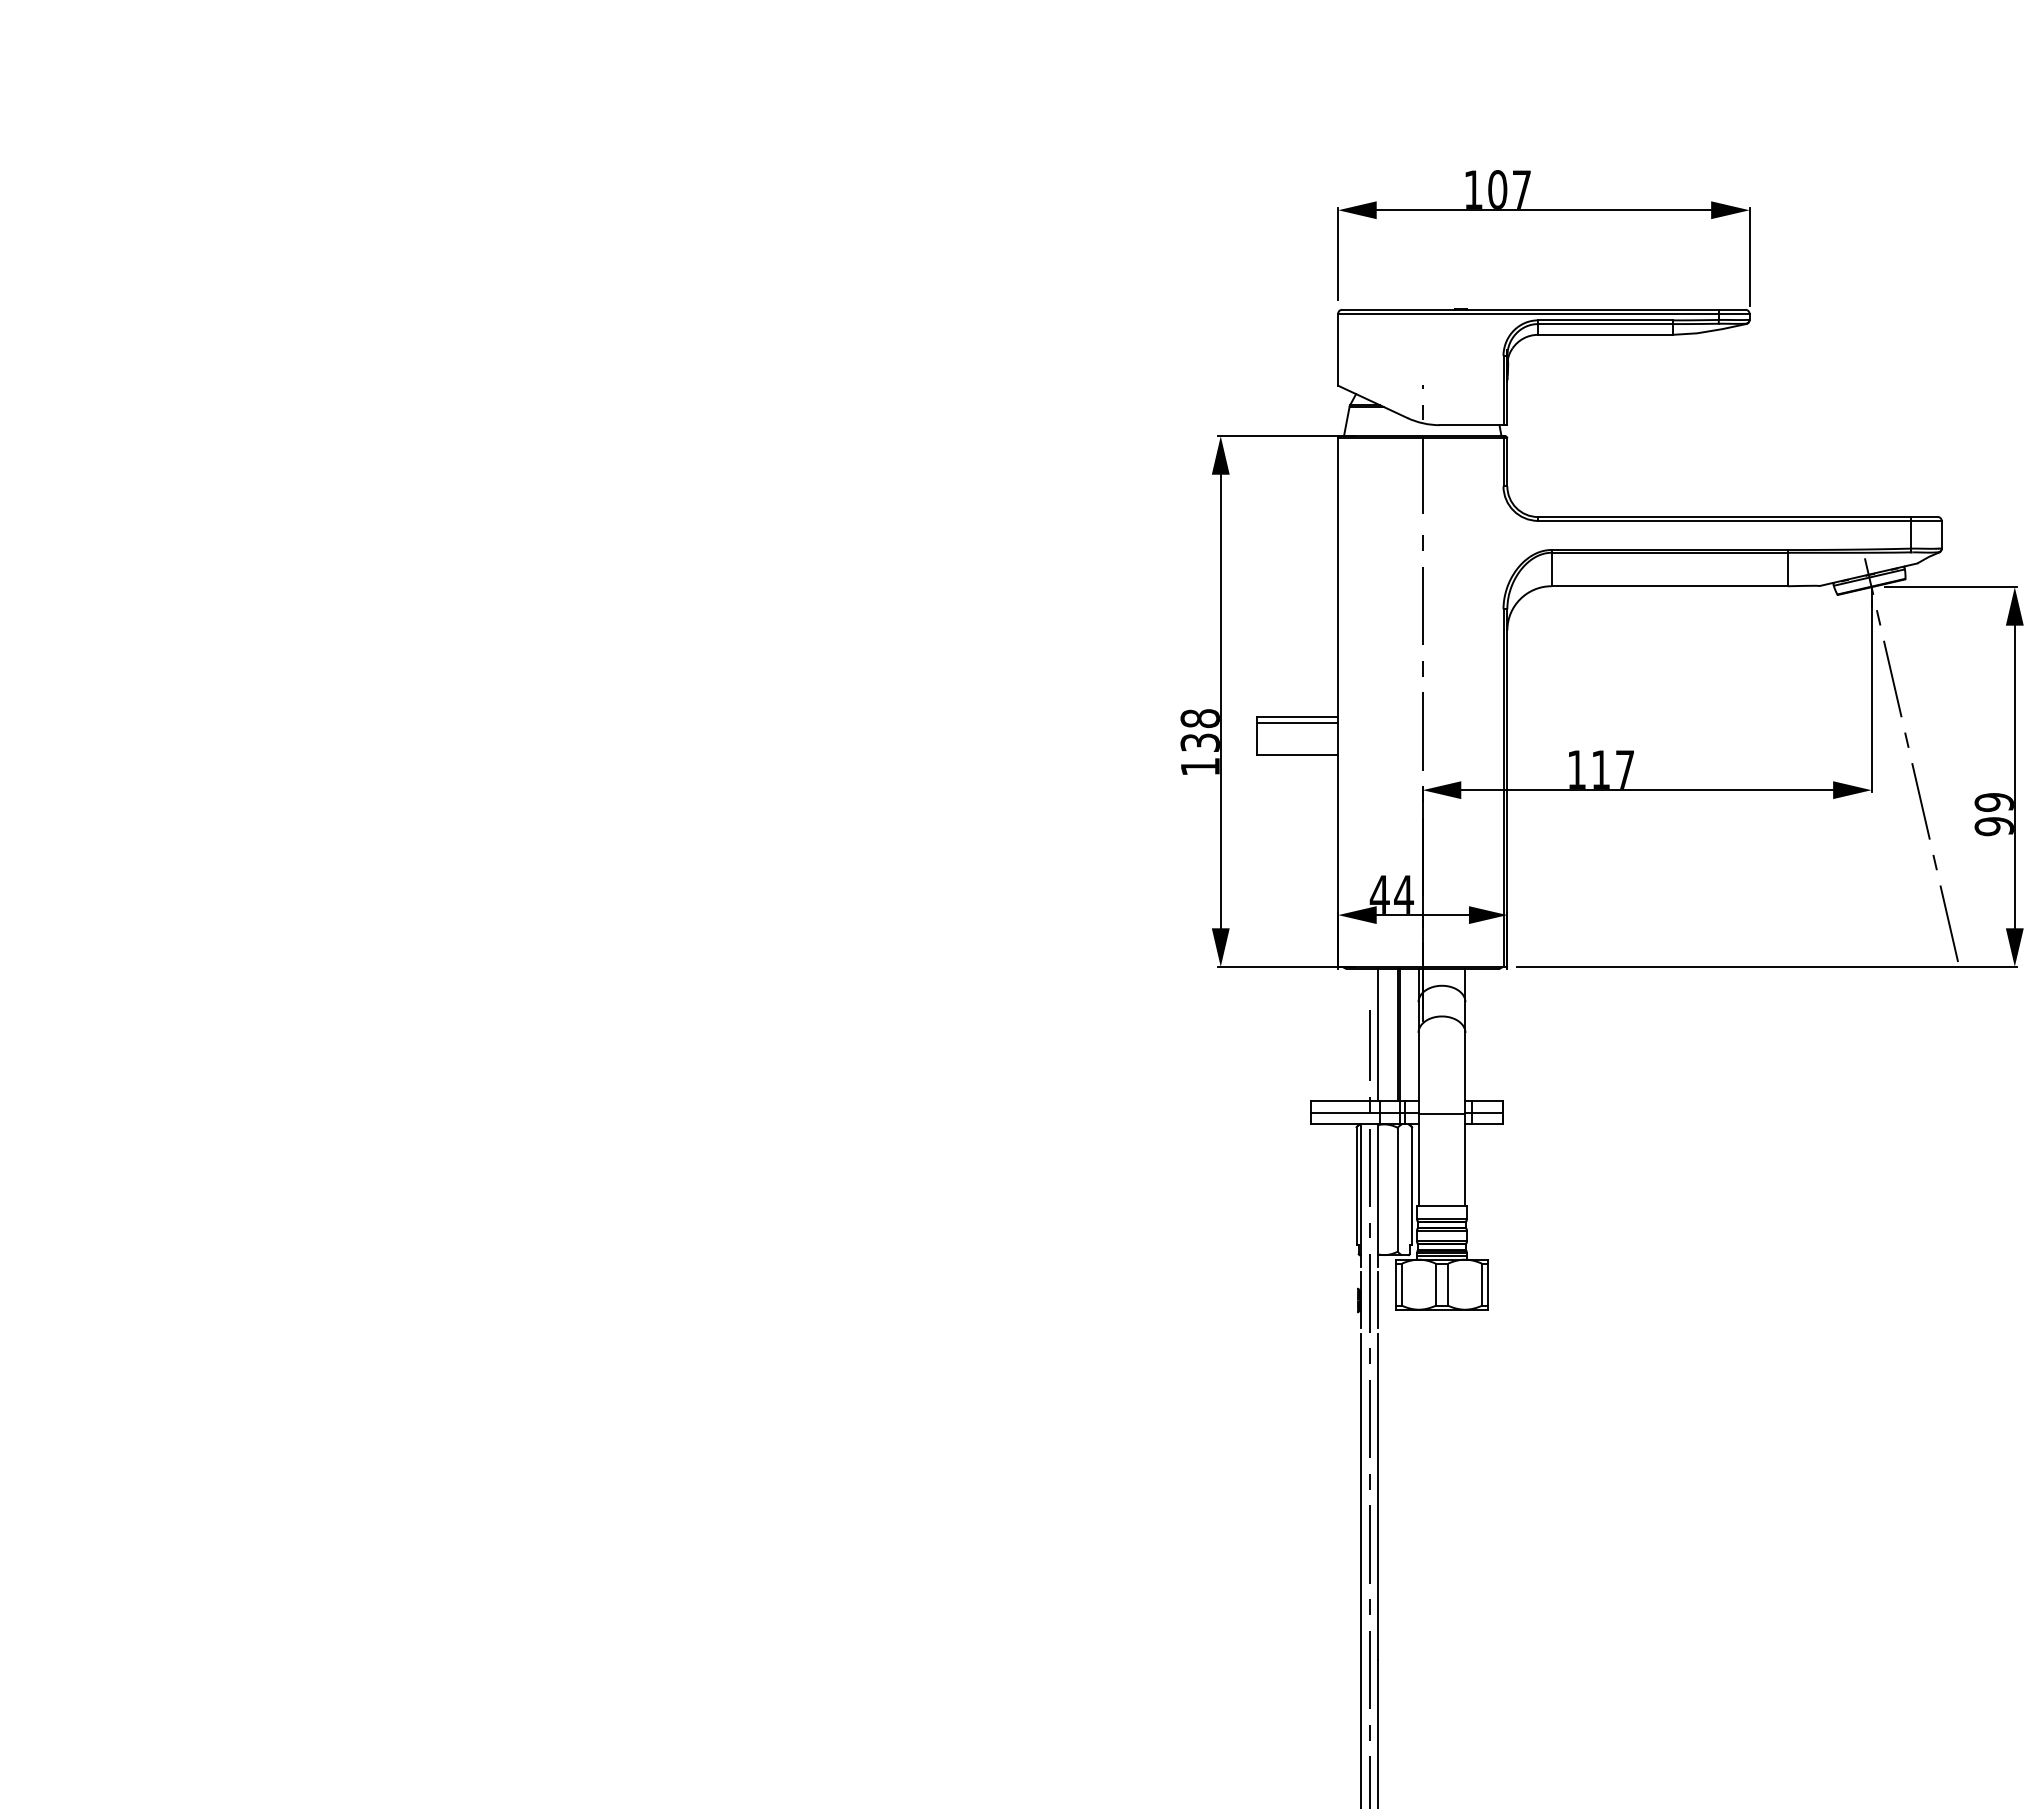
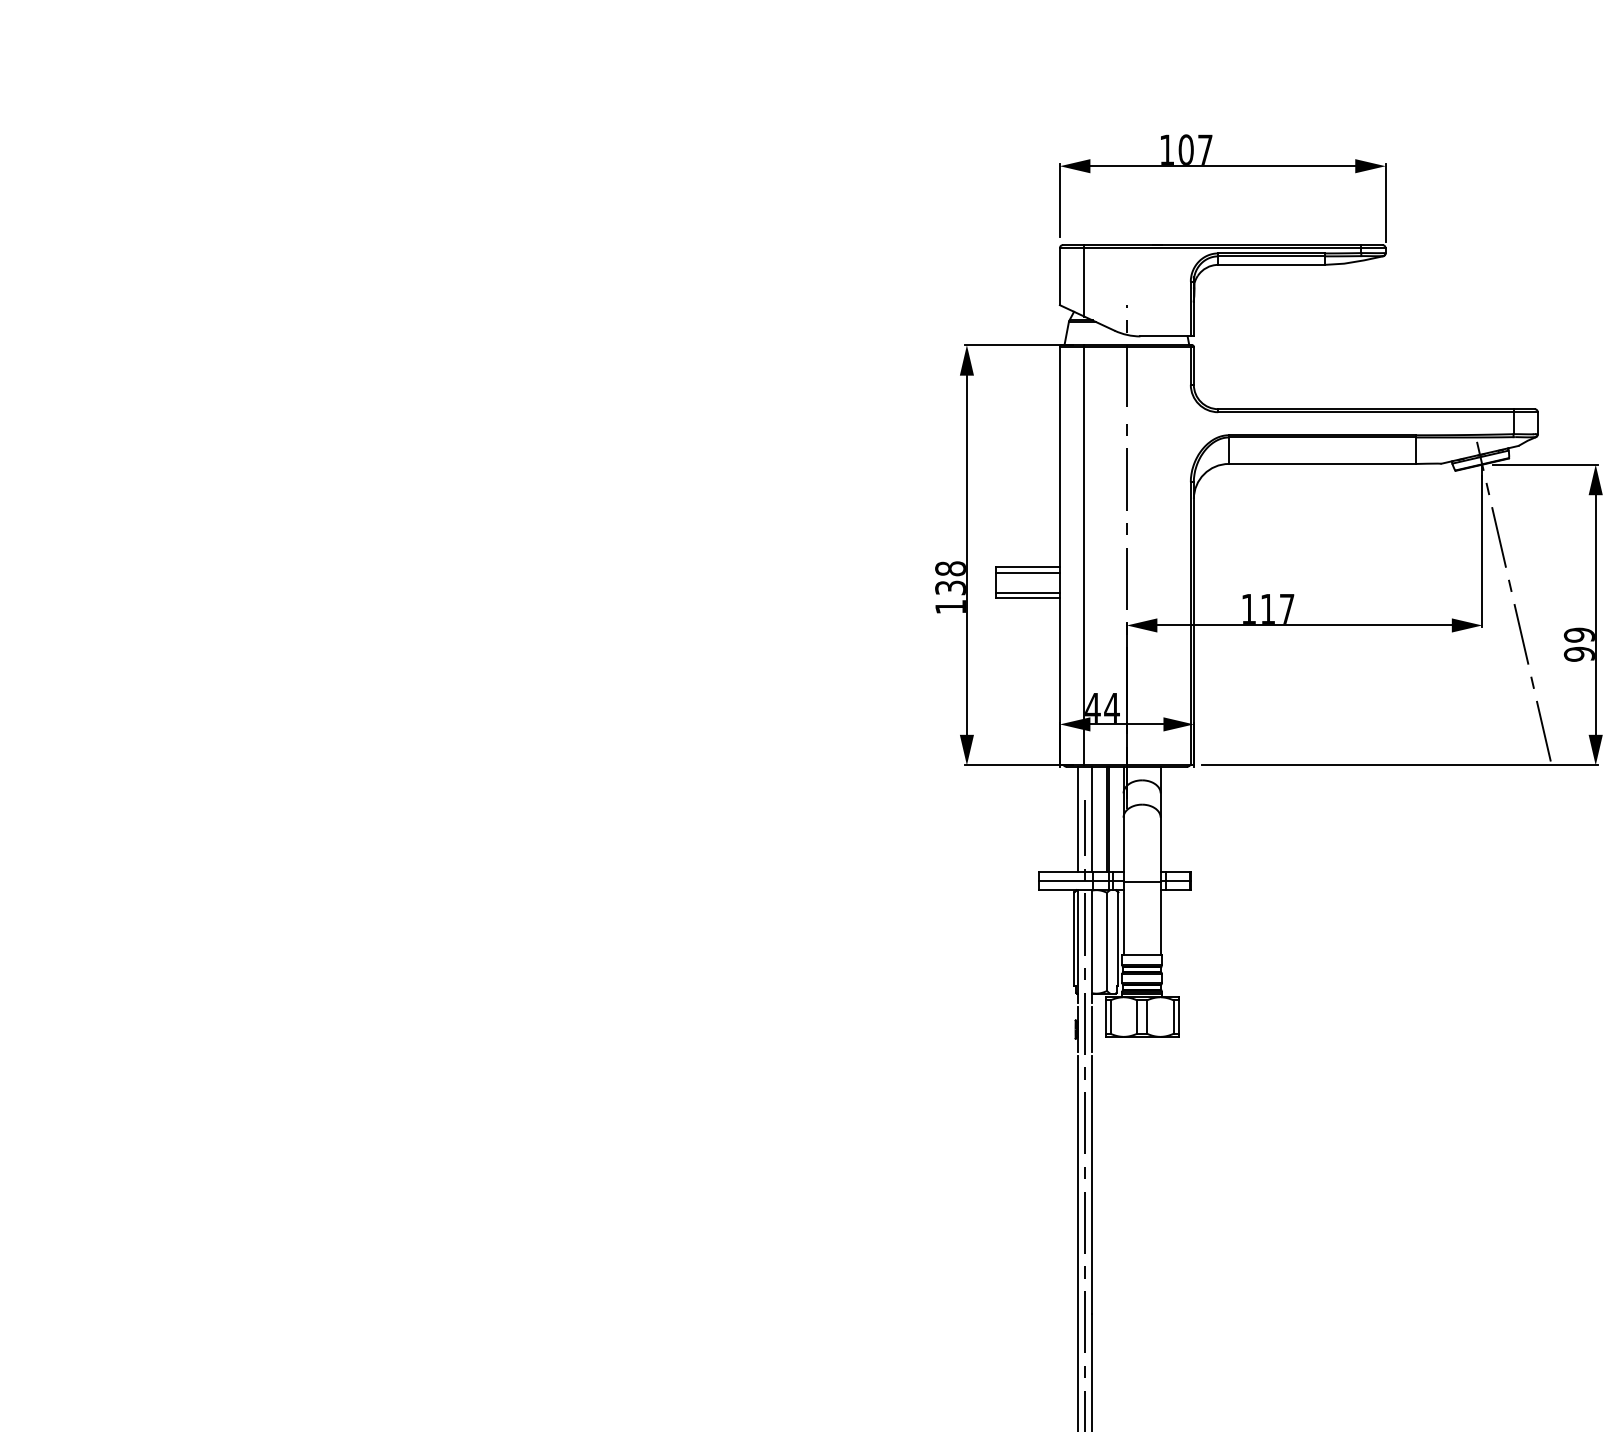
line: (1368, 354) -> (1083, 280), added
line: (1368, 701) -> (1083, 555), added
line: (1297, 748) -> (1027, 592), added
line: (1361, 1034) -> (1078, 818), added

